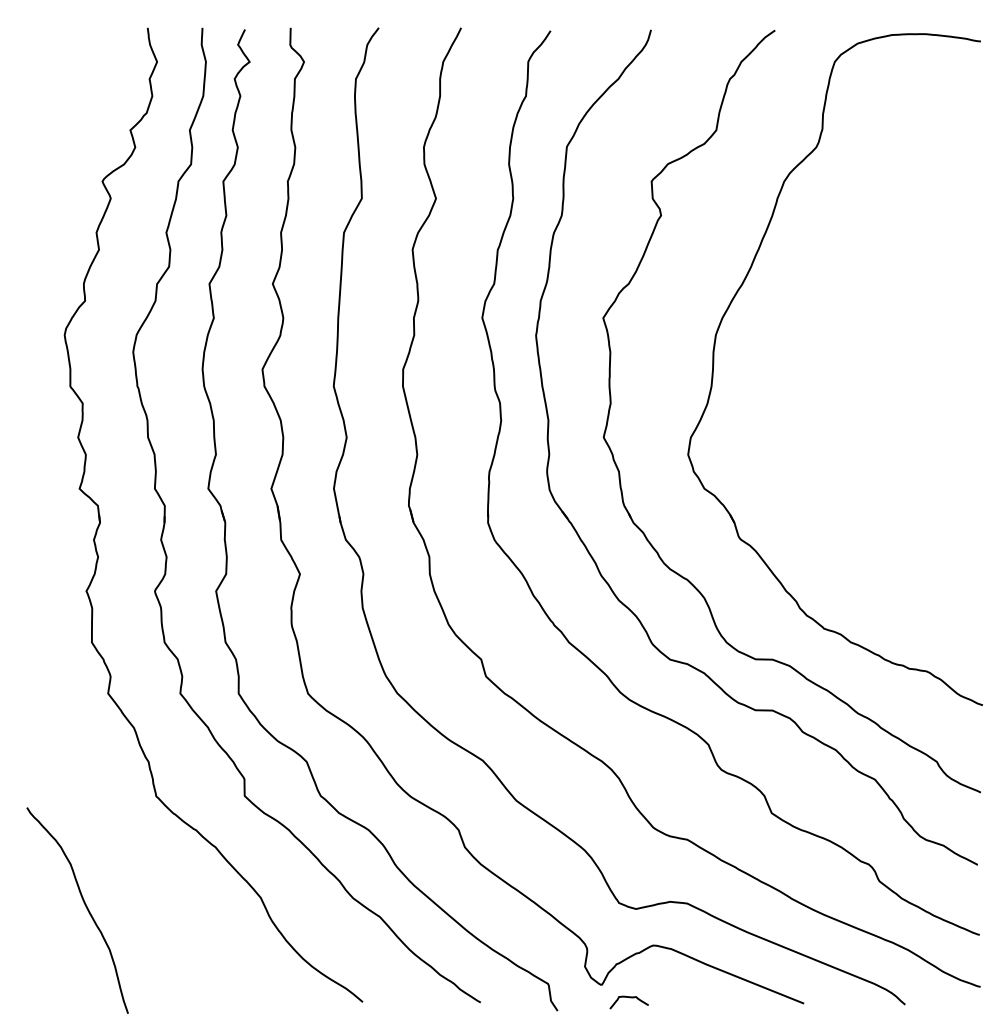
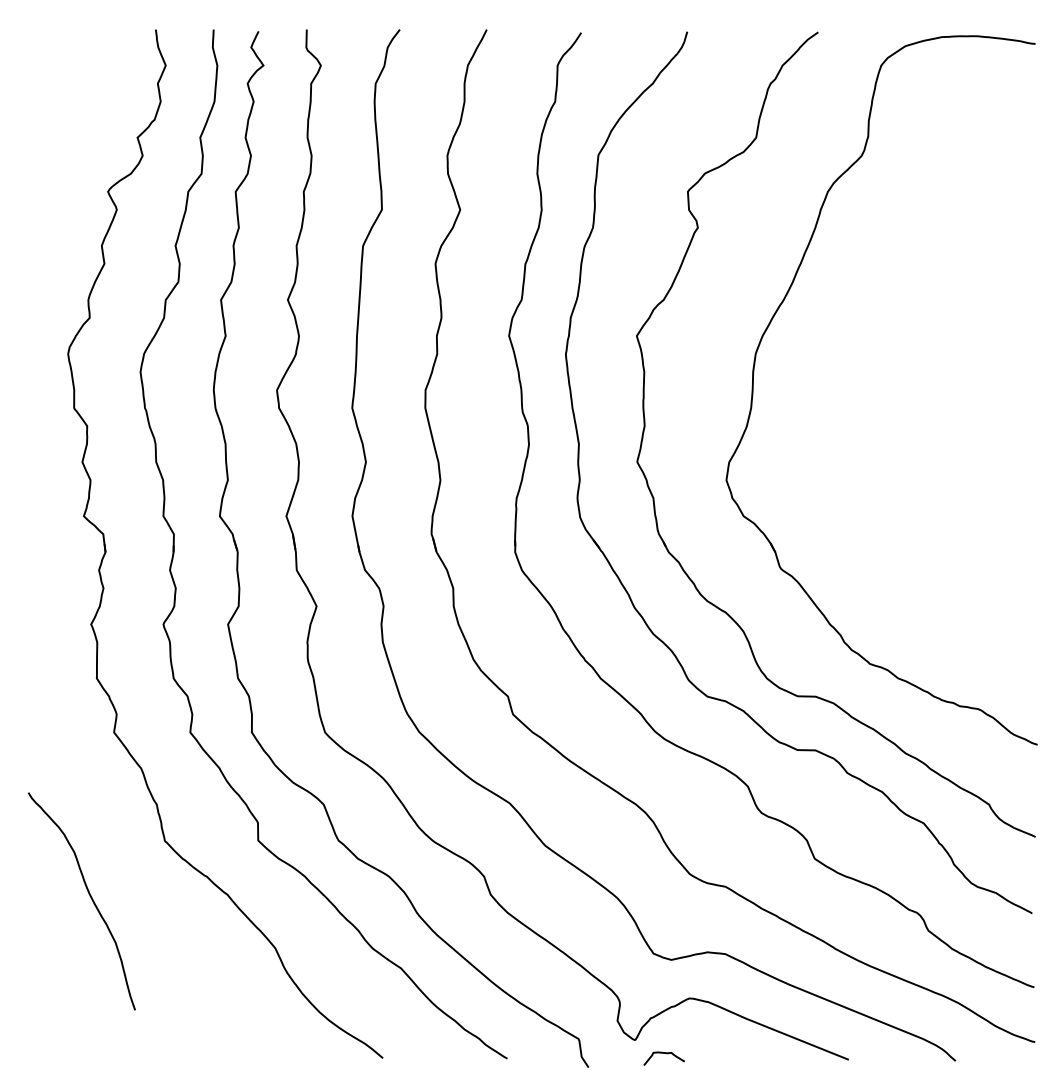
curve: (85, 907) -> (90, 898), moved

